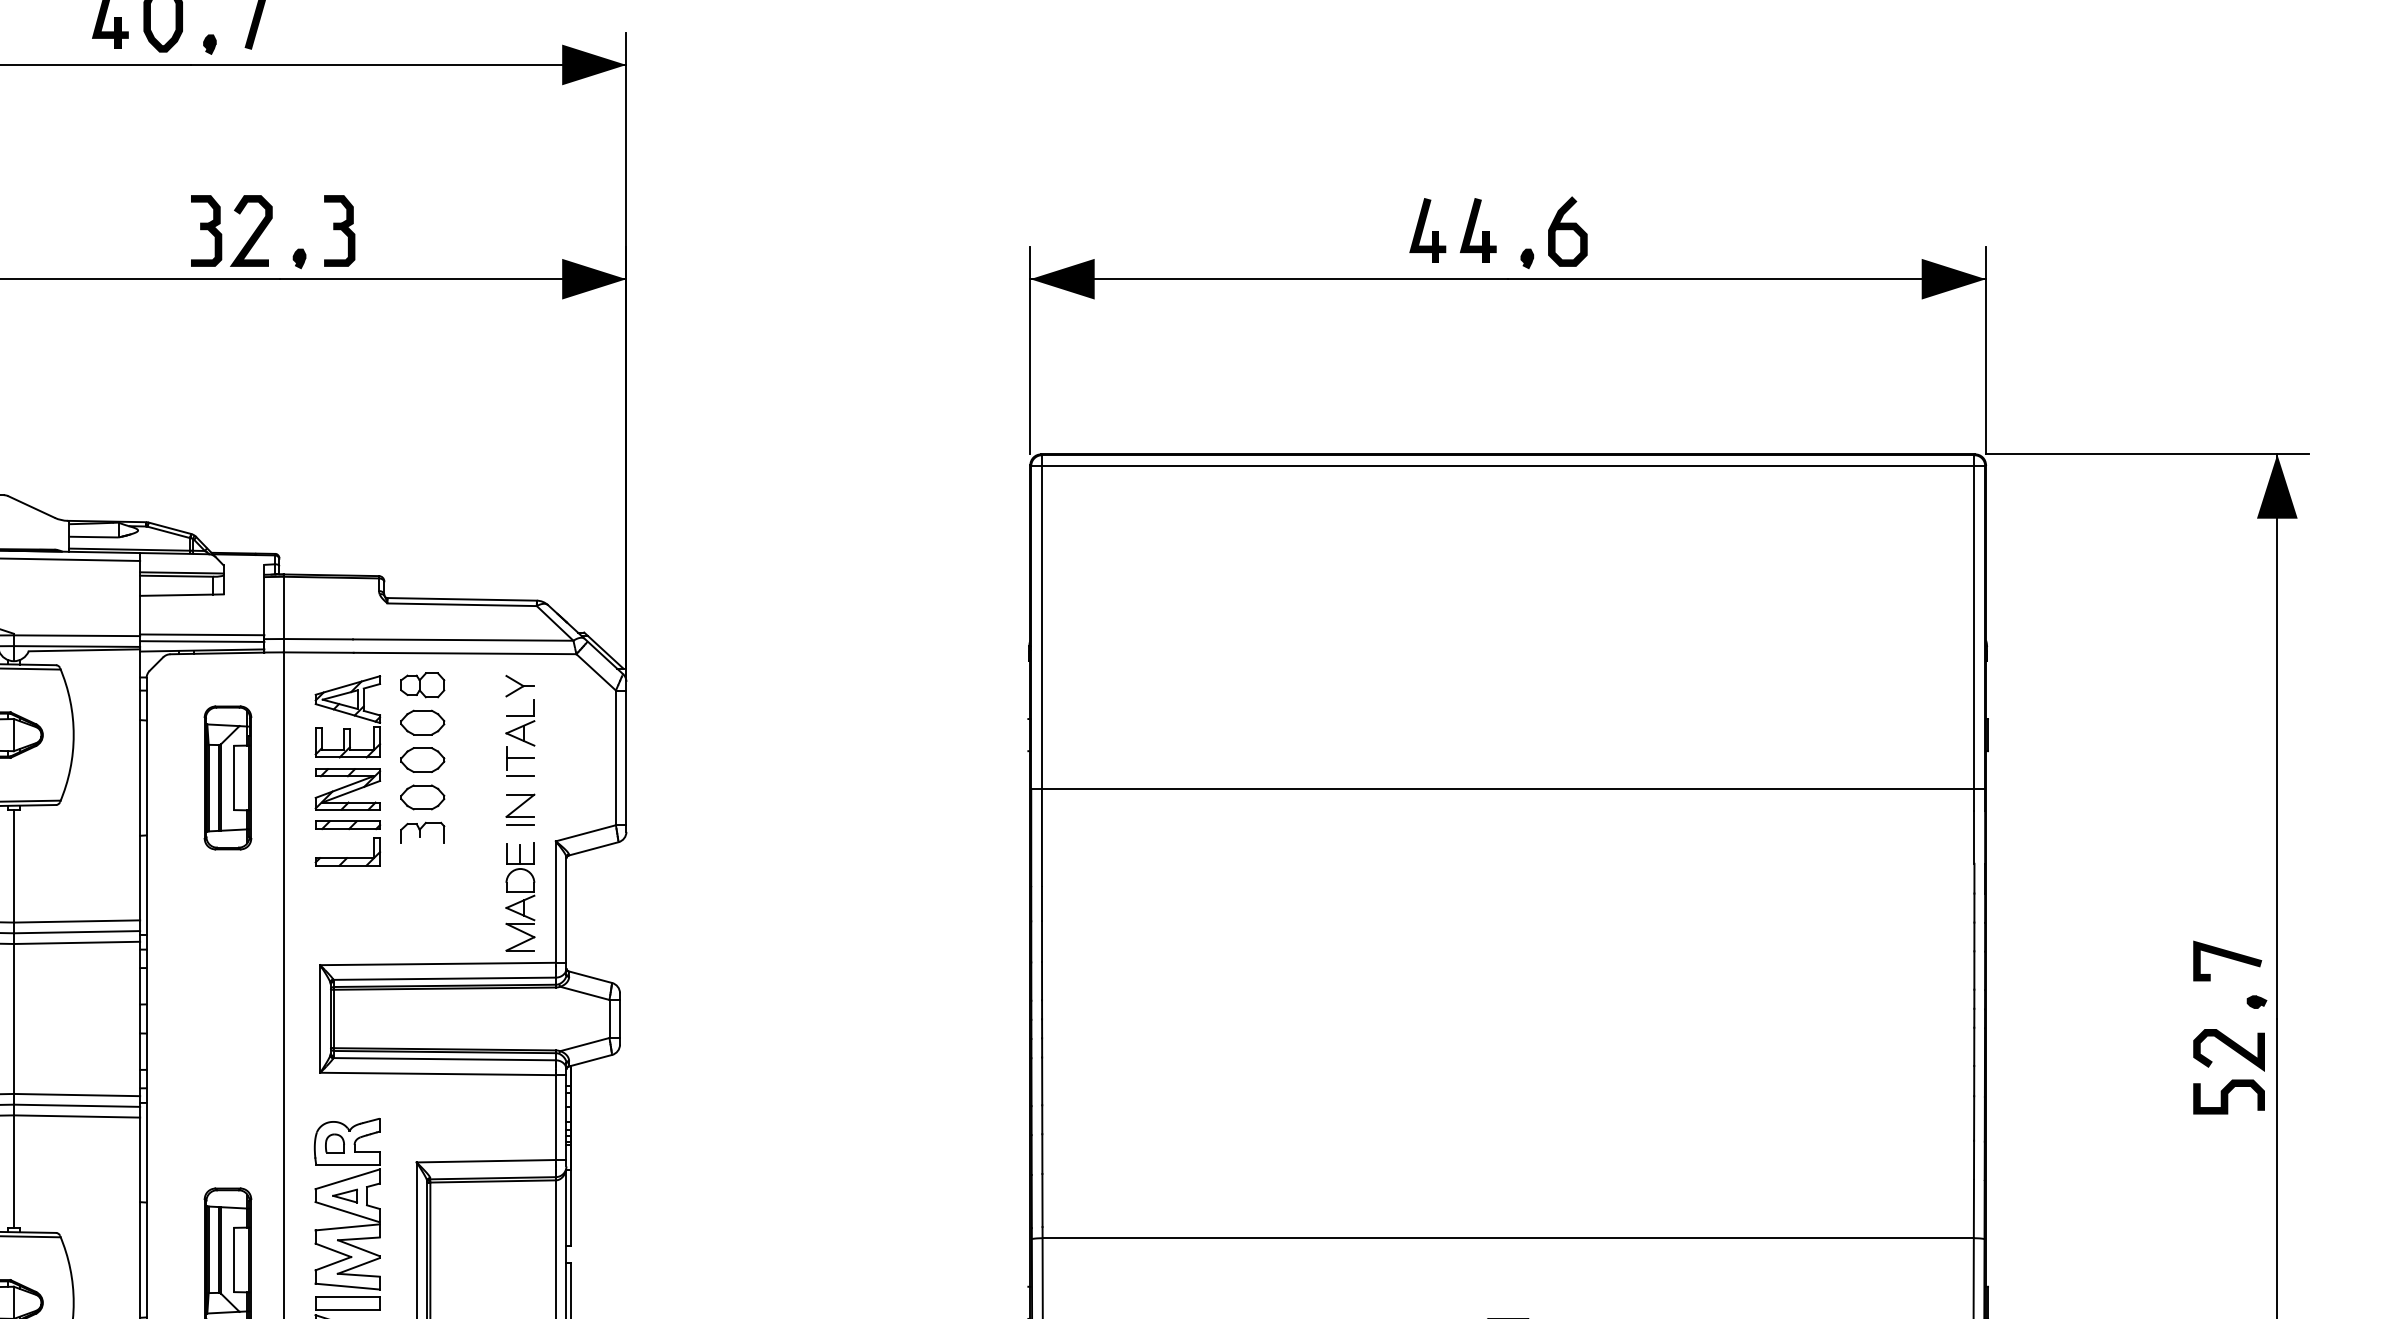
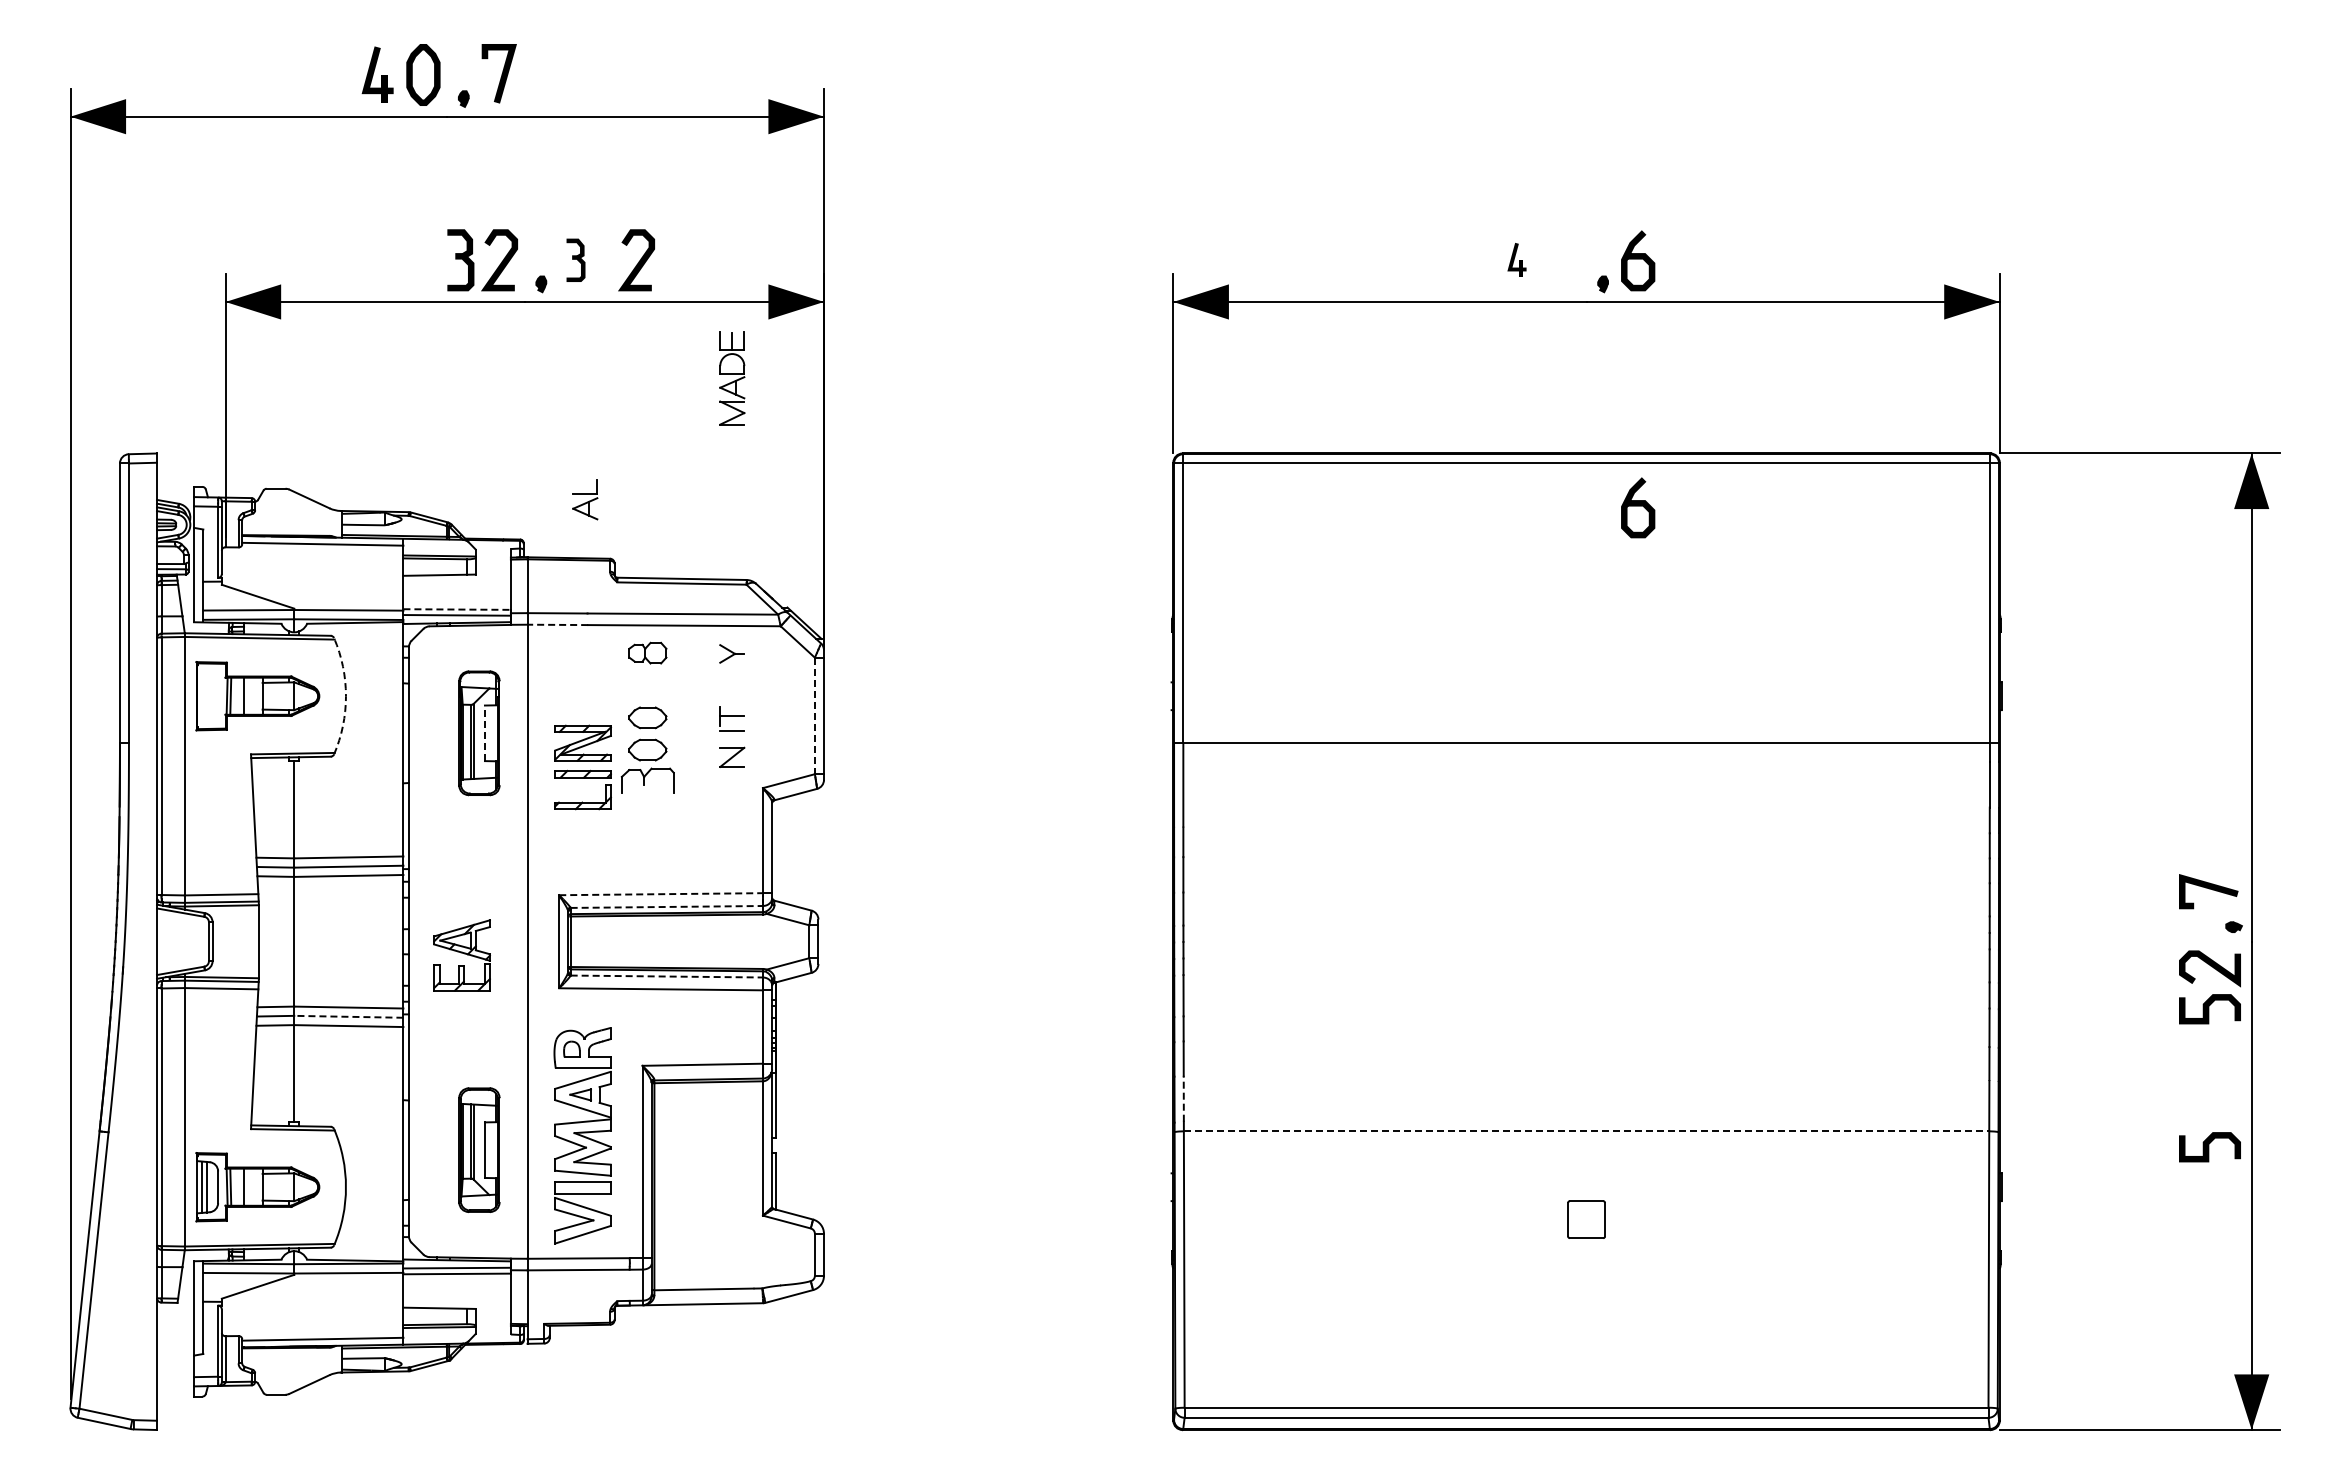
part: (1427, 230) -> (1516, 259), size x0.6
part: (1478, 230) -> (1560, 259), removed
part: (339, 231) -> (575, 260), size x0.7
curve: (411, 232) -> (638, 261), added
curve: (1568, 515) -> (1638, 506), added
line: (202, 634) -> (457, 609), solid -> dashed
line: (318, 652) -> (557, 624), solid -> dashed
part: (347, 716) -> (461, 955), moved
part: (422, 722) -> (647, 685), removed
part: (520, 722) -> (585, 499), moved
arc: (73, 735) -> (345, 696), solid -> dashed
line: (615, 758) -> (814, 716), solid -> dashed
line: (233, 778) -> (484, 733), solid -> dashed
line: (520, 825) -> (732, 774), removed
part: (422, 832) -> (647, 780), size x1.4
part: (520, 897) -> (732, 378), moved
line: (438, 964) -> (661, 894), solid -> dashed
line: (445, 978) -> (667, 906), solid -> dashed
line: (445, 1059) -> (667, 976), solid -> dashed
line: (76, 1105) -> (348, 1016), solid -> dashed
line: (1042, 1200) -> (1183, 1098), solid -> dashed
line: (1508, 1238) -> (1586, 1131), solid -> dashed
curve: (2228, 1256) -> (2209, 1147), added

